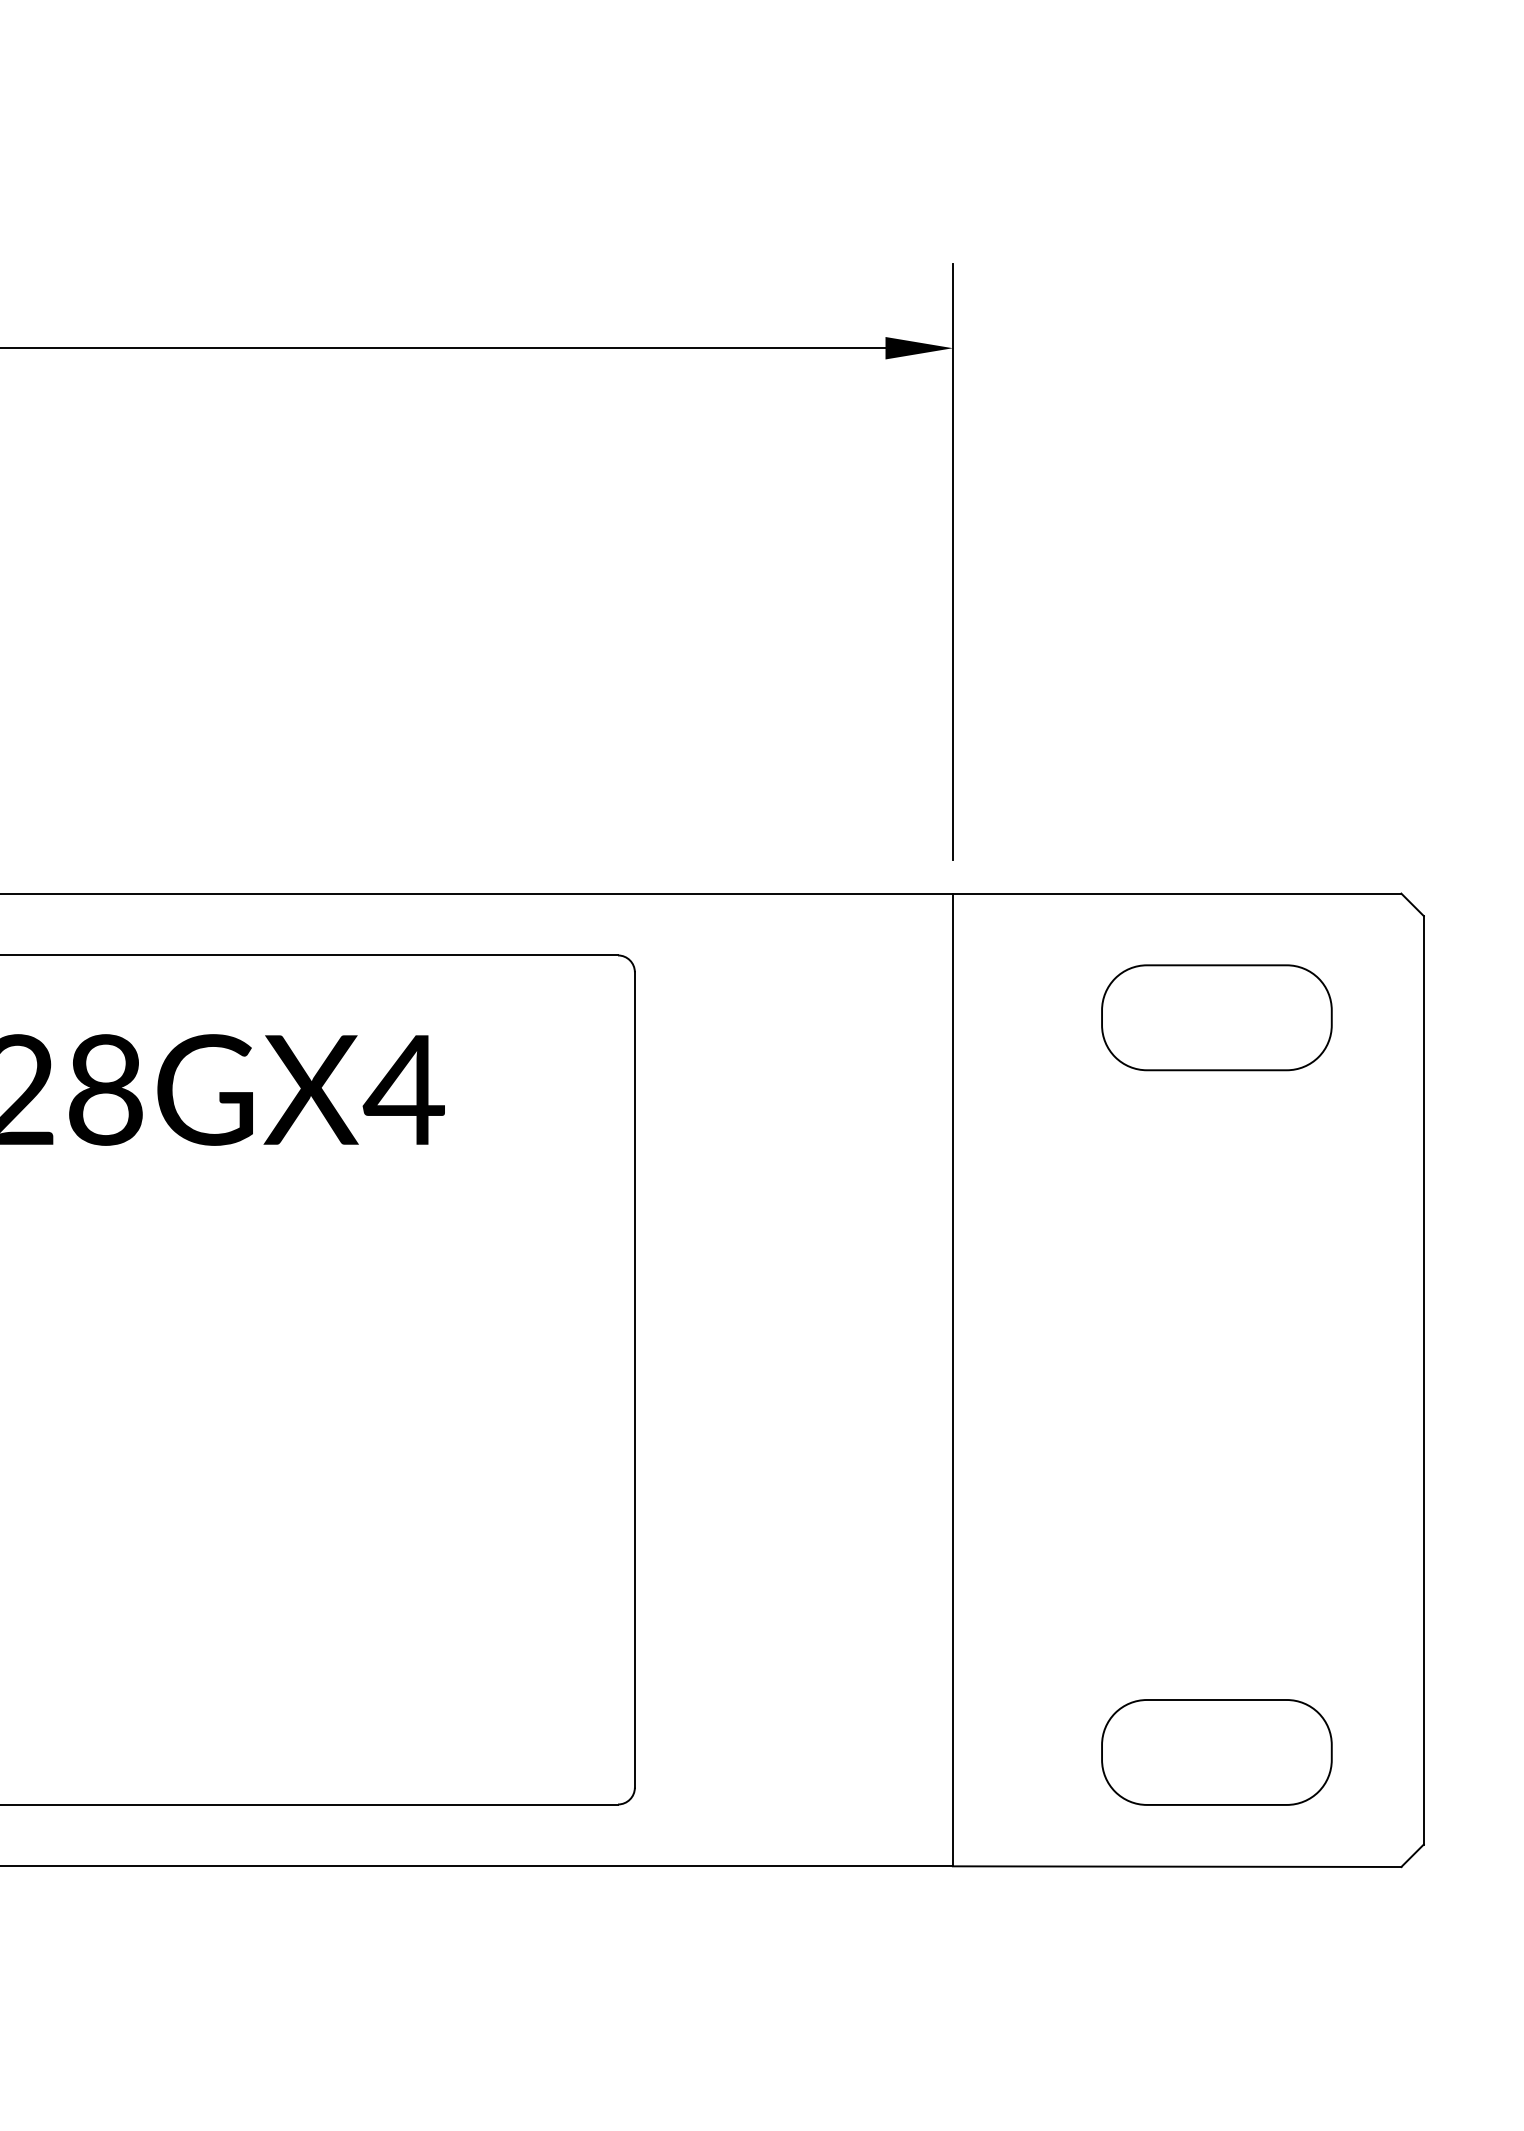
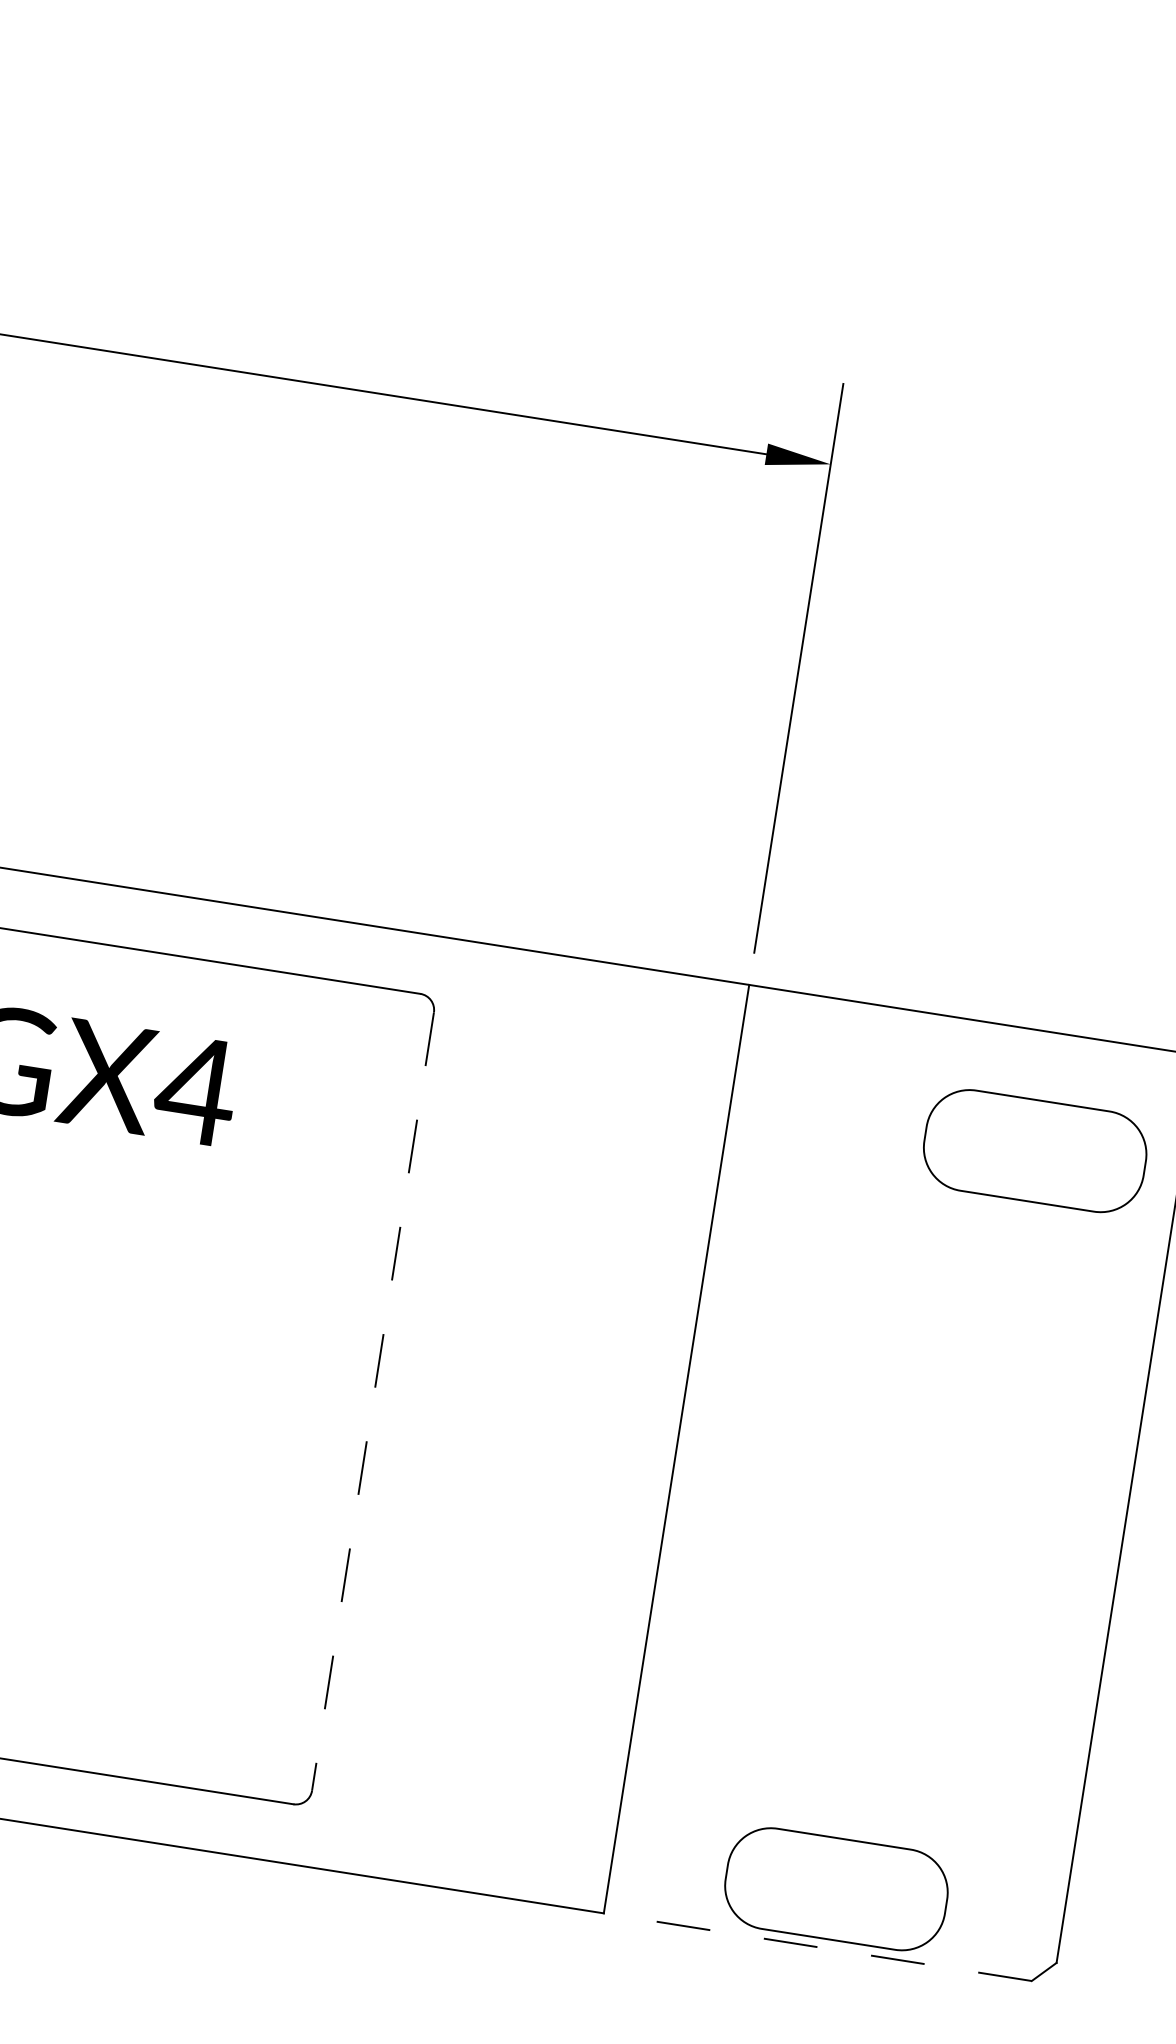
part: (1216, 1017) -> (1034, 1150), moved
line: (634, 1379) -> (372, 1401), solid -> dashed
part: (1216, 1752) -> (836, 1889), moved
line: (1176, 1866) -> (817, 1946), solid -> dashed

